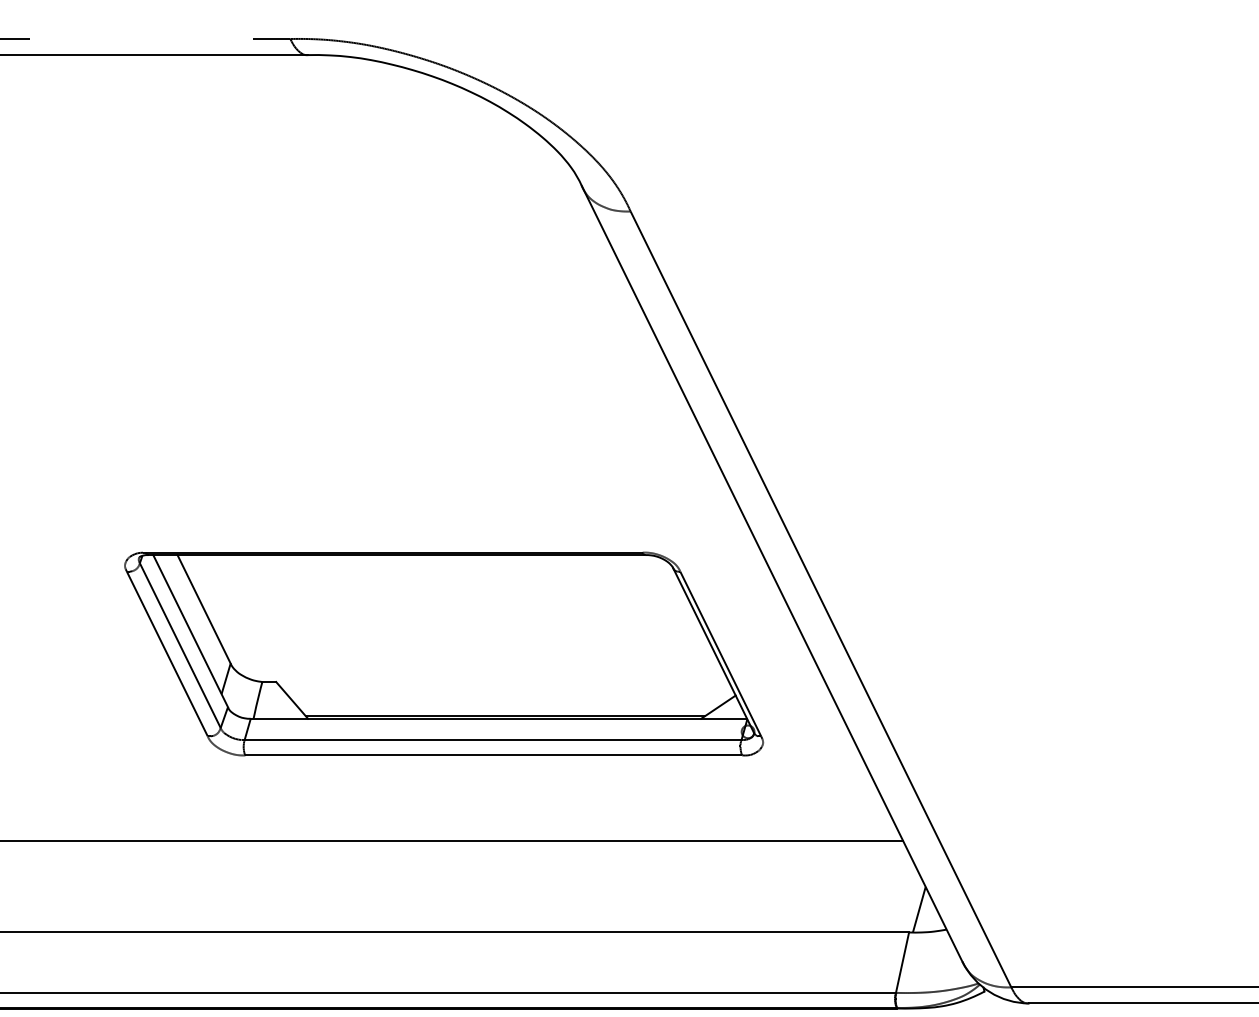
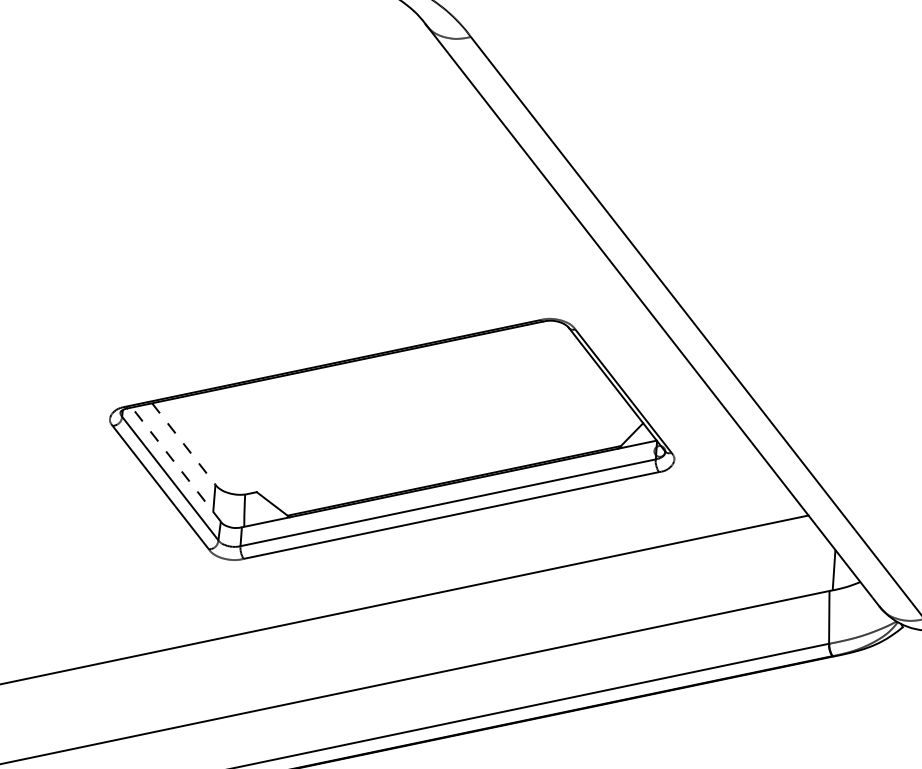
line: (204, 609) -> (184, 444), solid -> dashed
line: (190, 631) -> (176, 464), solid -> dashed

